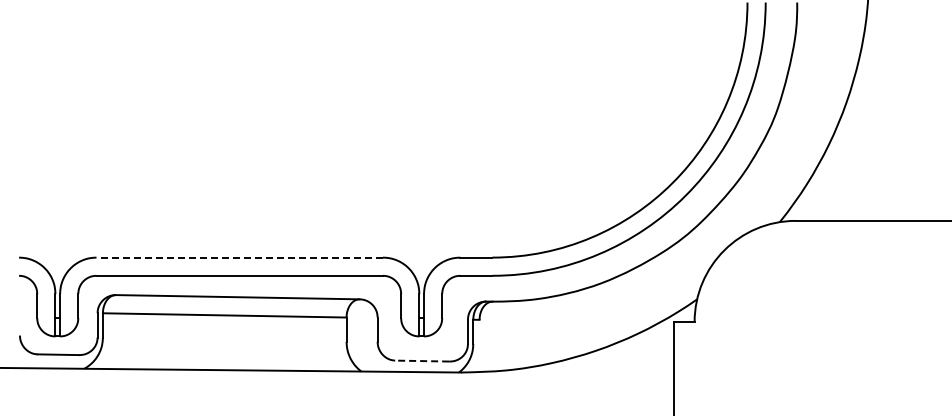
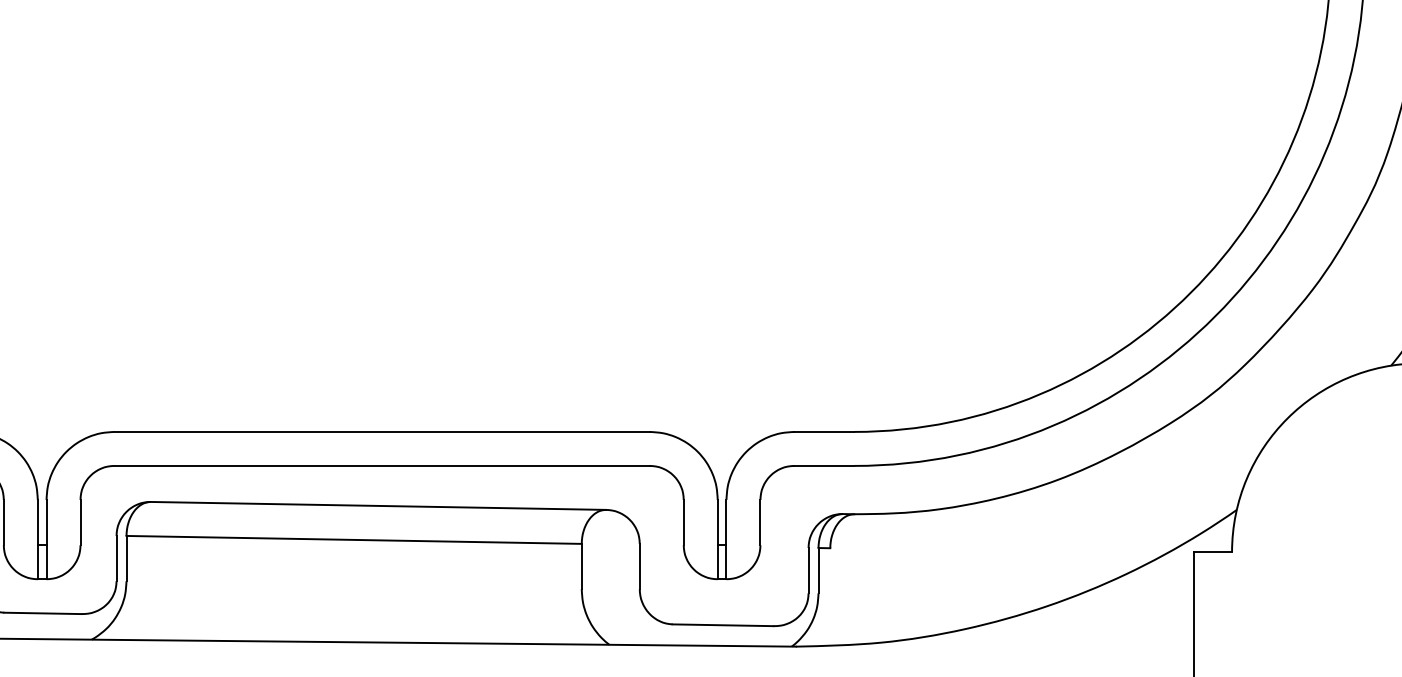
line: (239, 257) -> (381, 431), dashed -> solid
line: (422, 361) -> (723, 626), dashed -> solid

